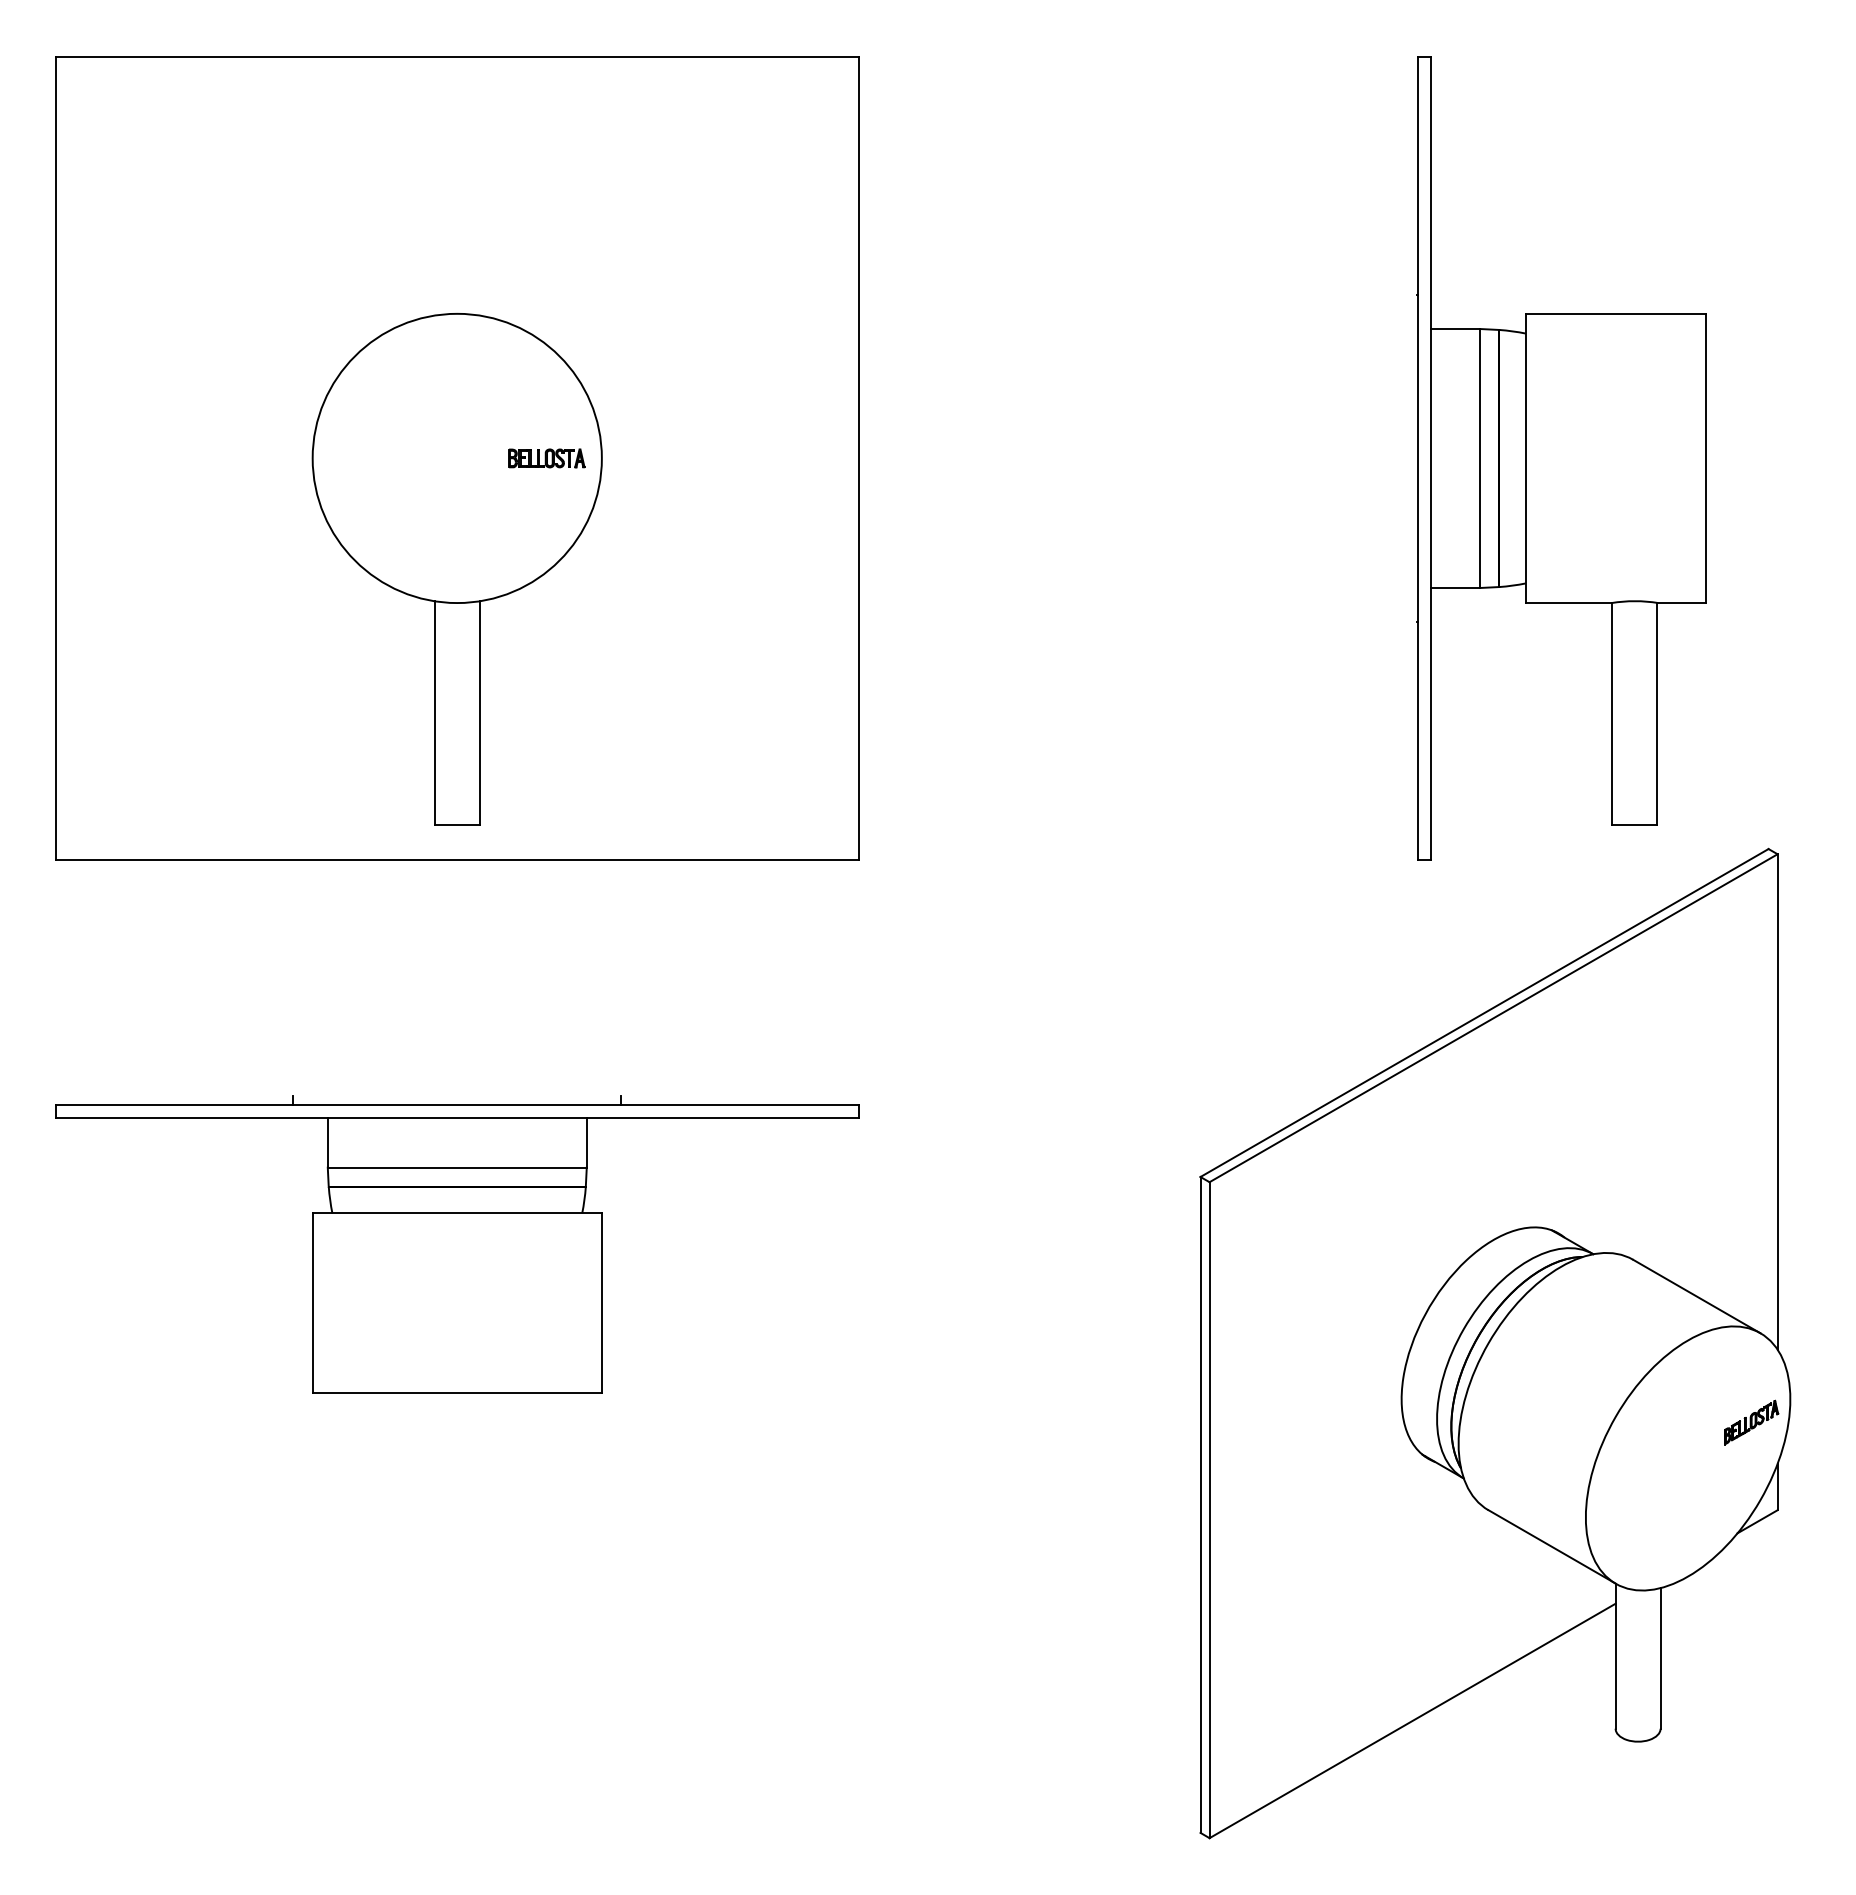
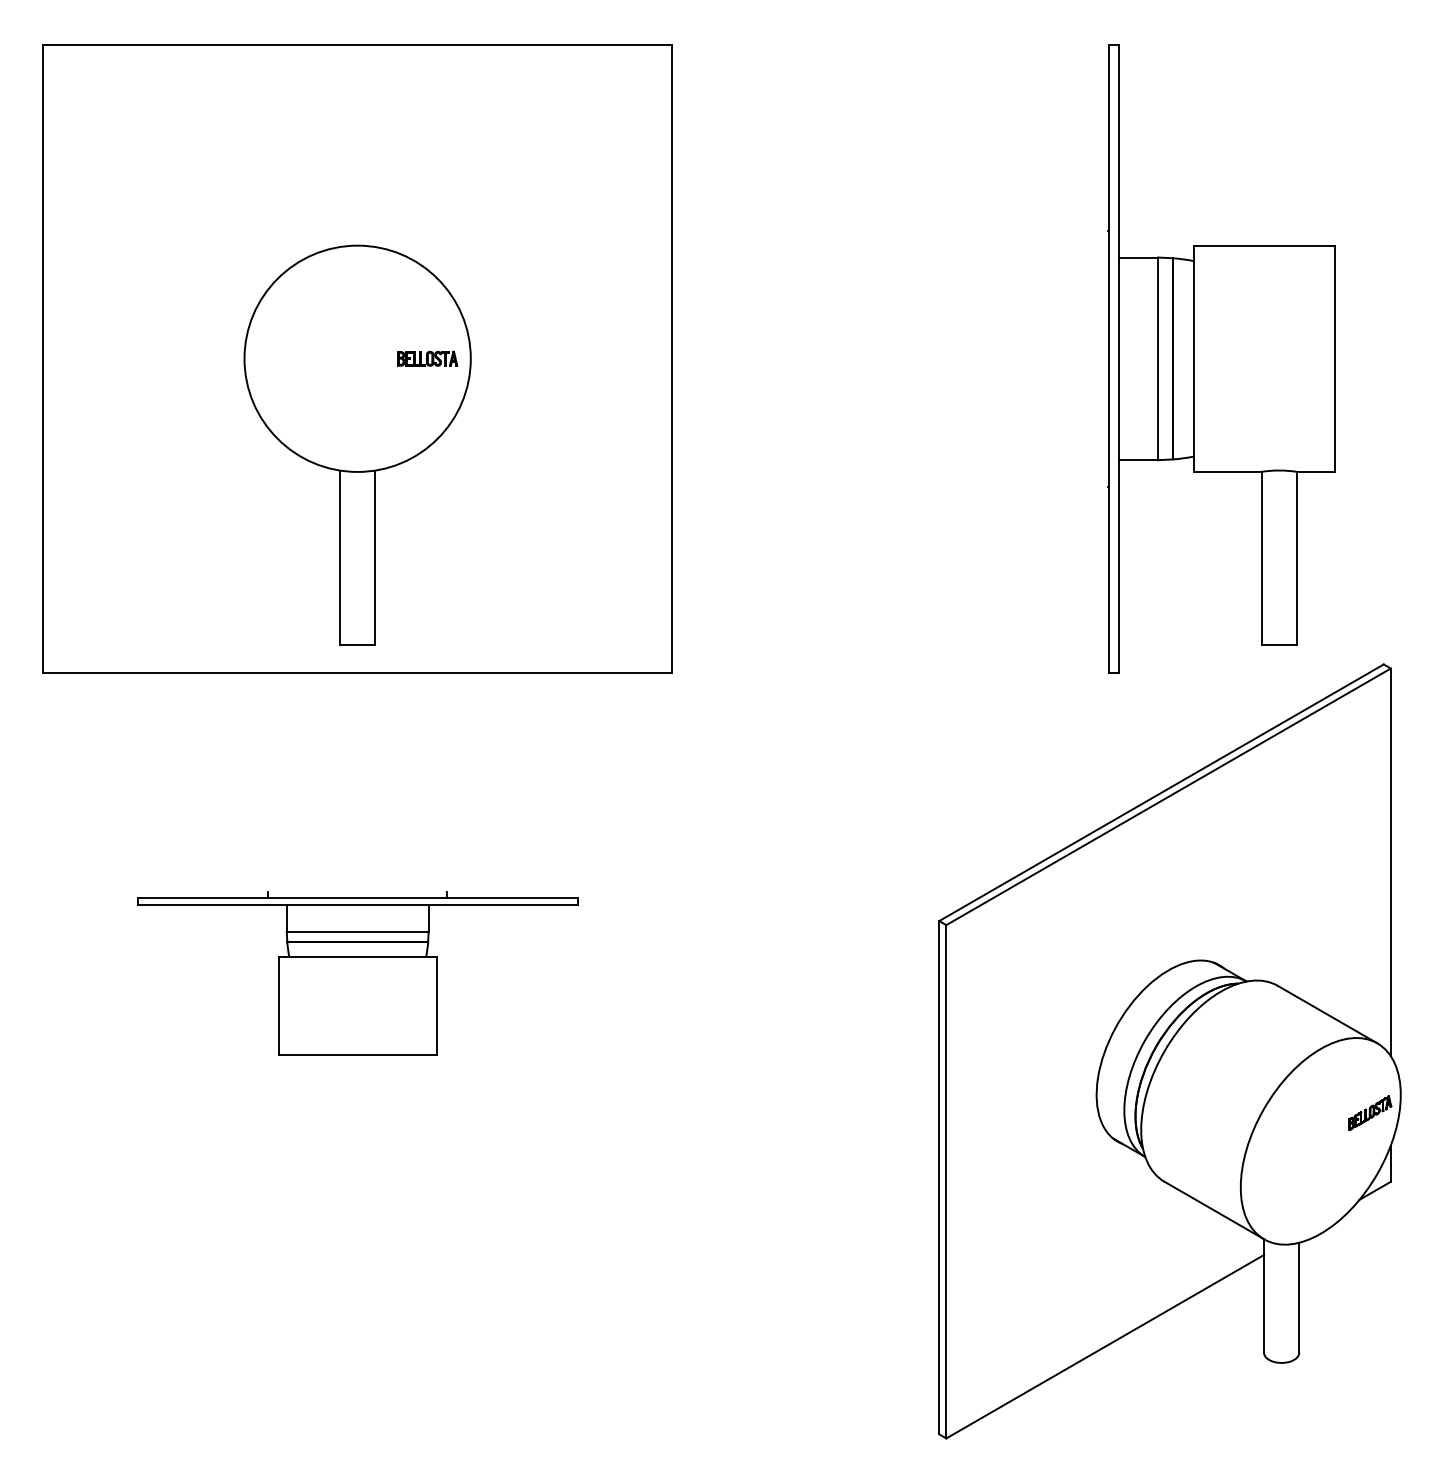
part: (457, 1244) -> (357, 973), size x0.7

